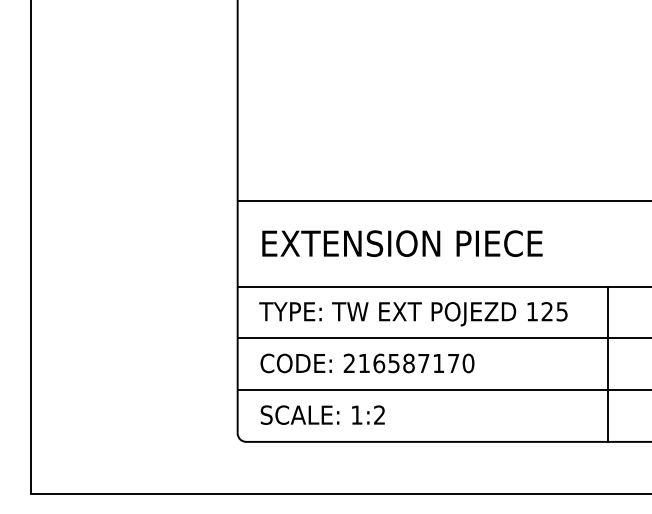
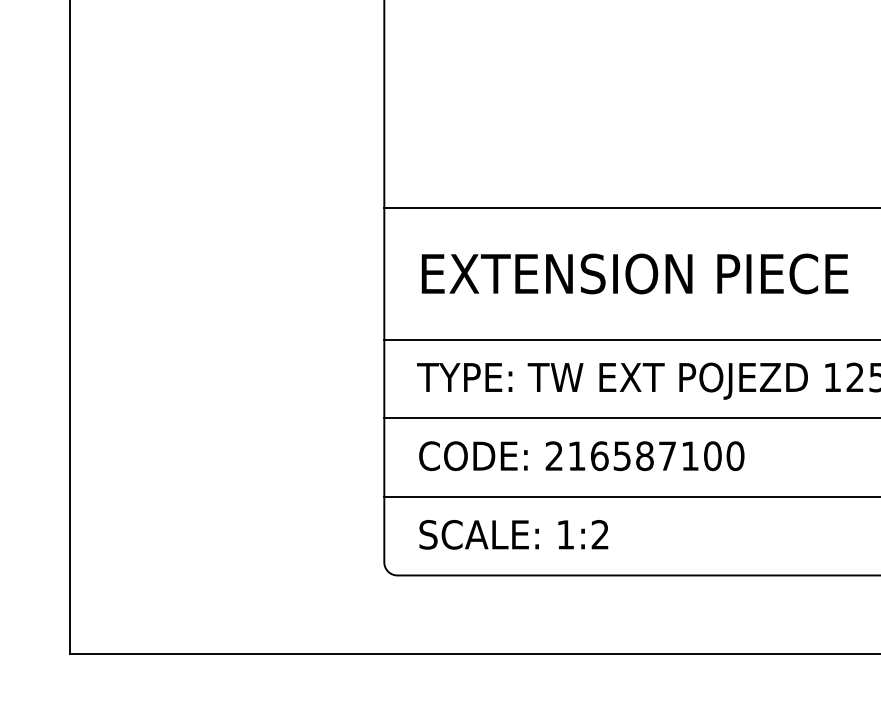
text: (453, 363) -> (712, 456), 216587170 -> 216587100

